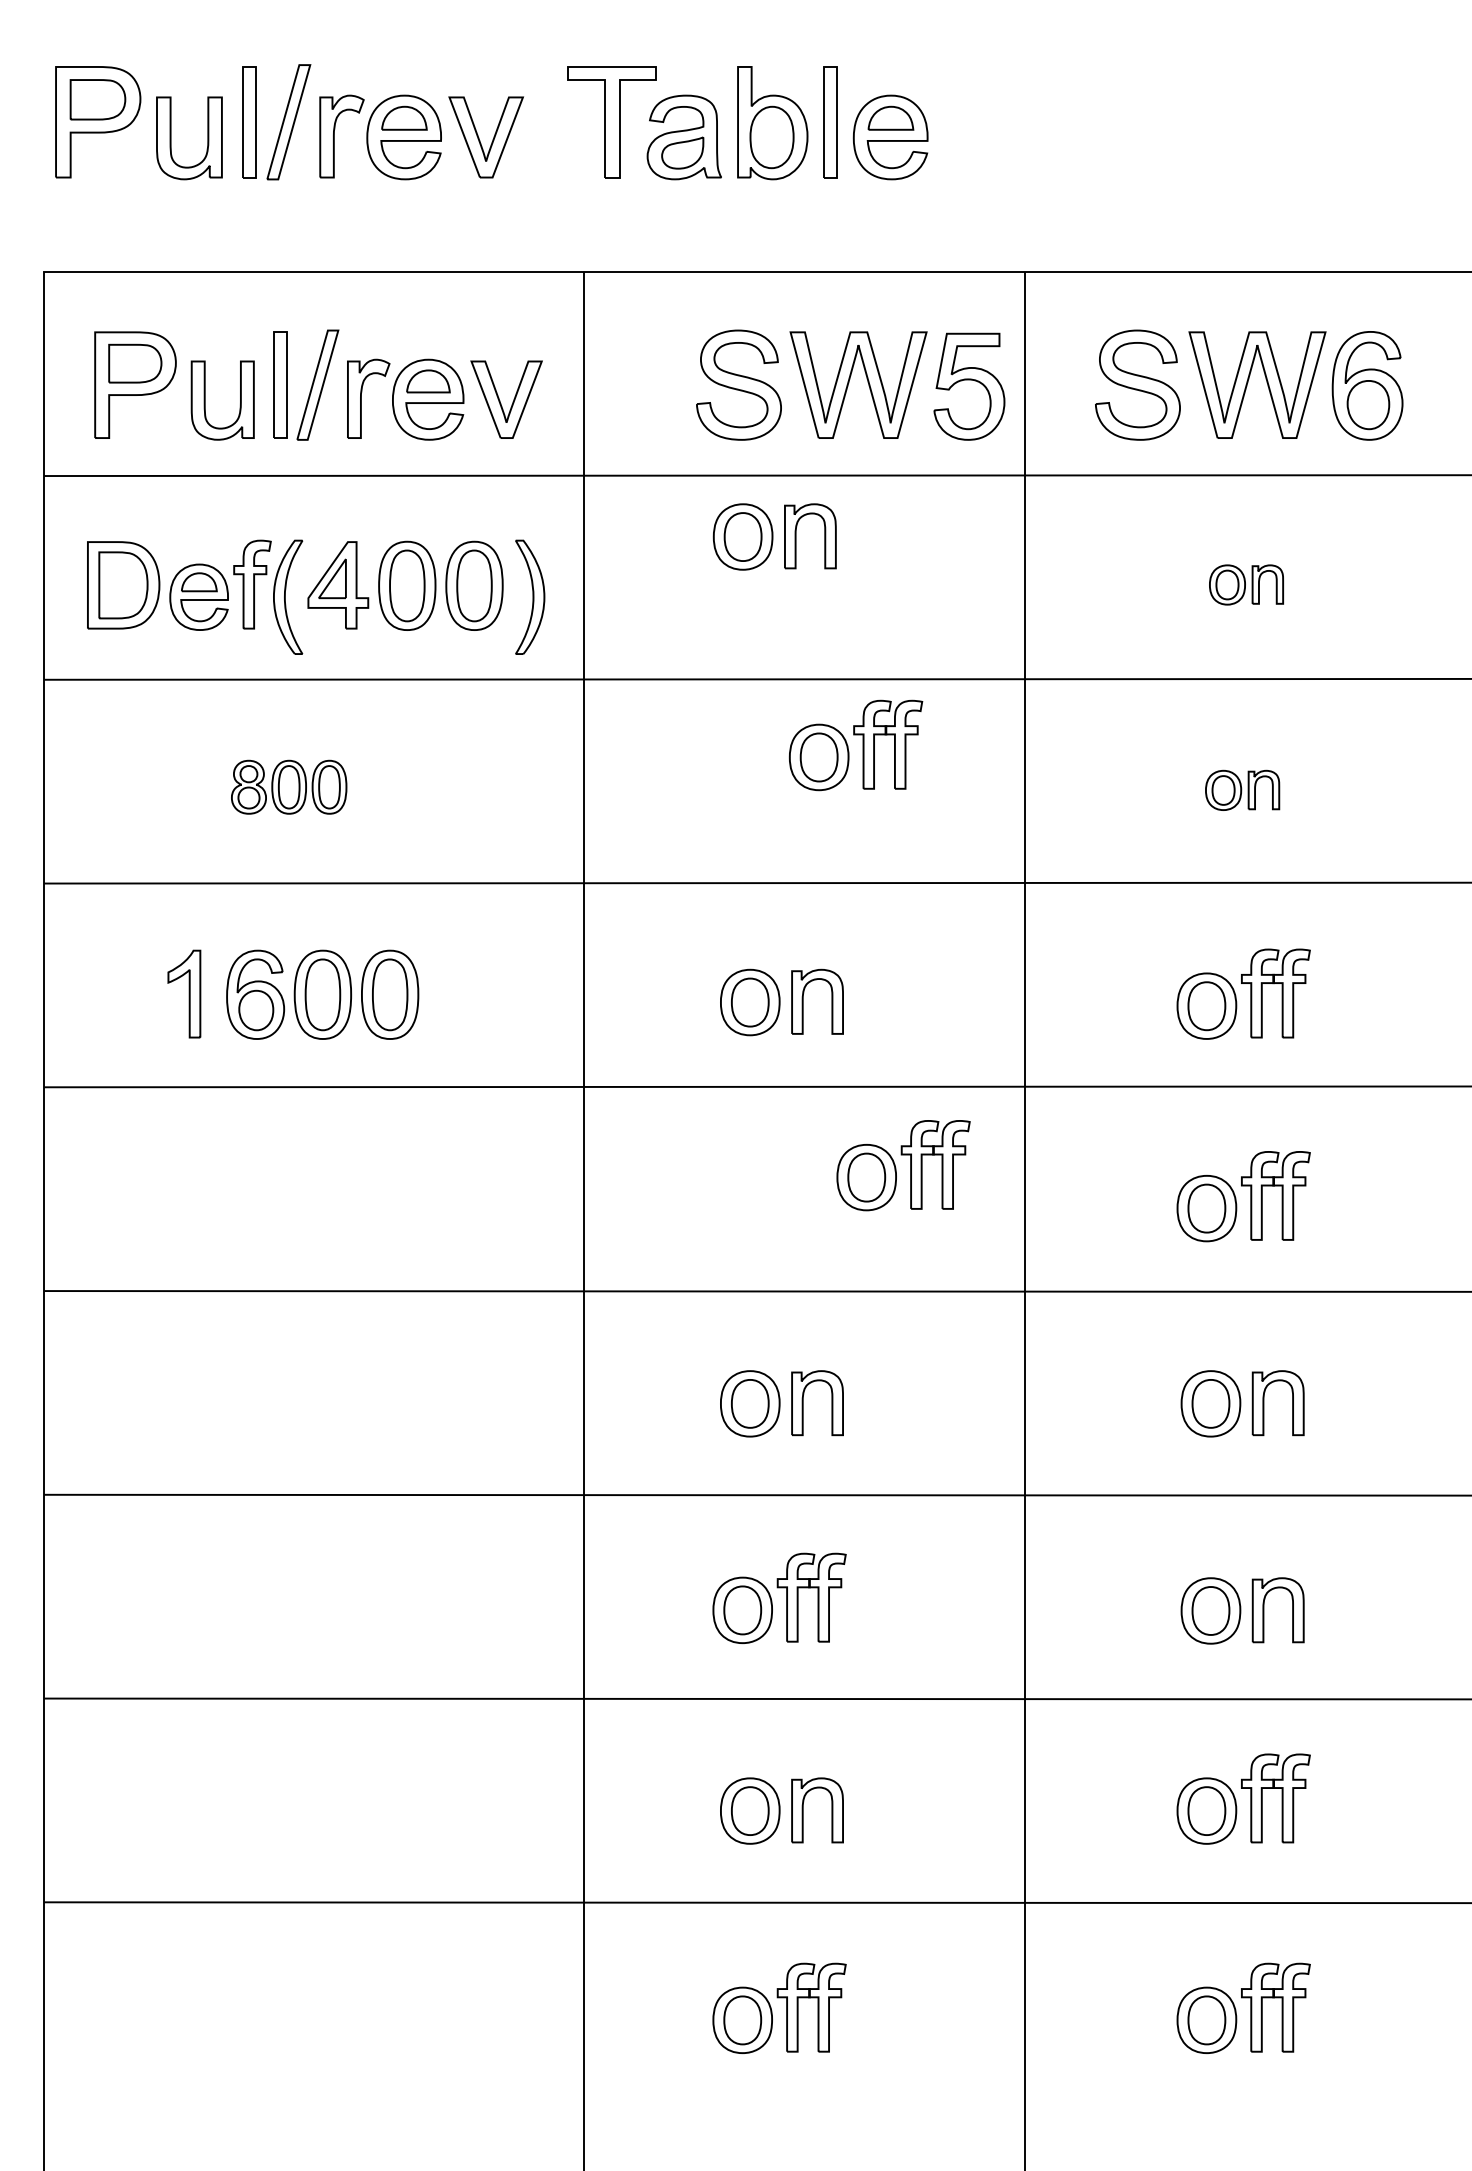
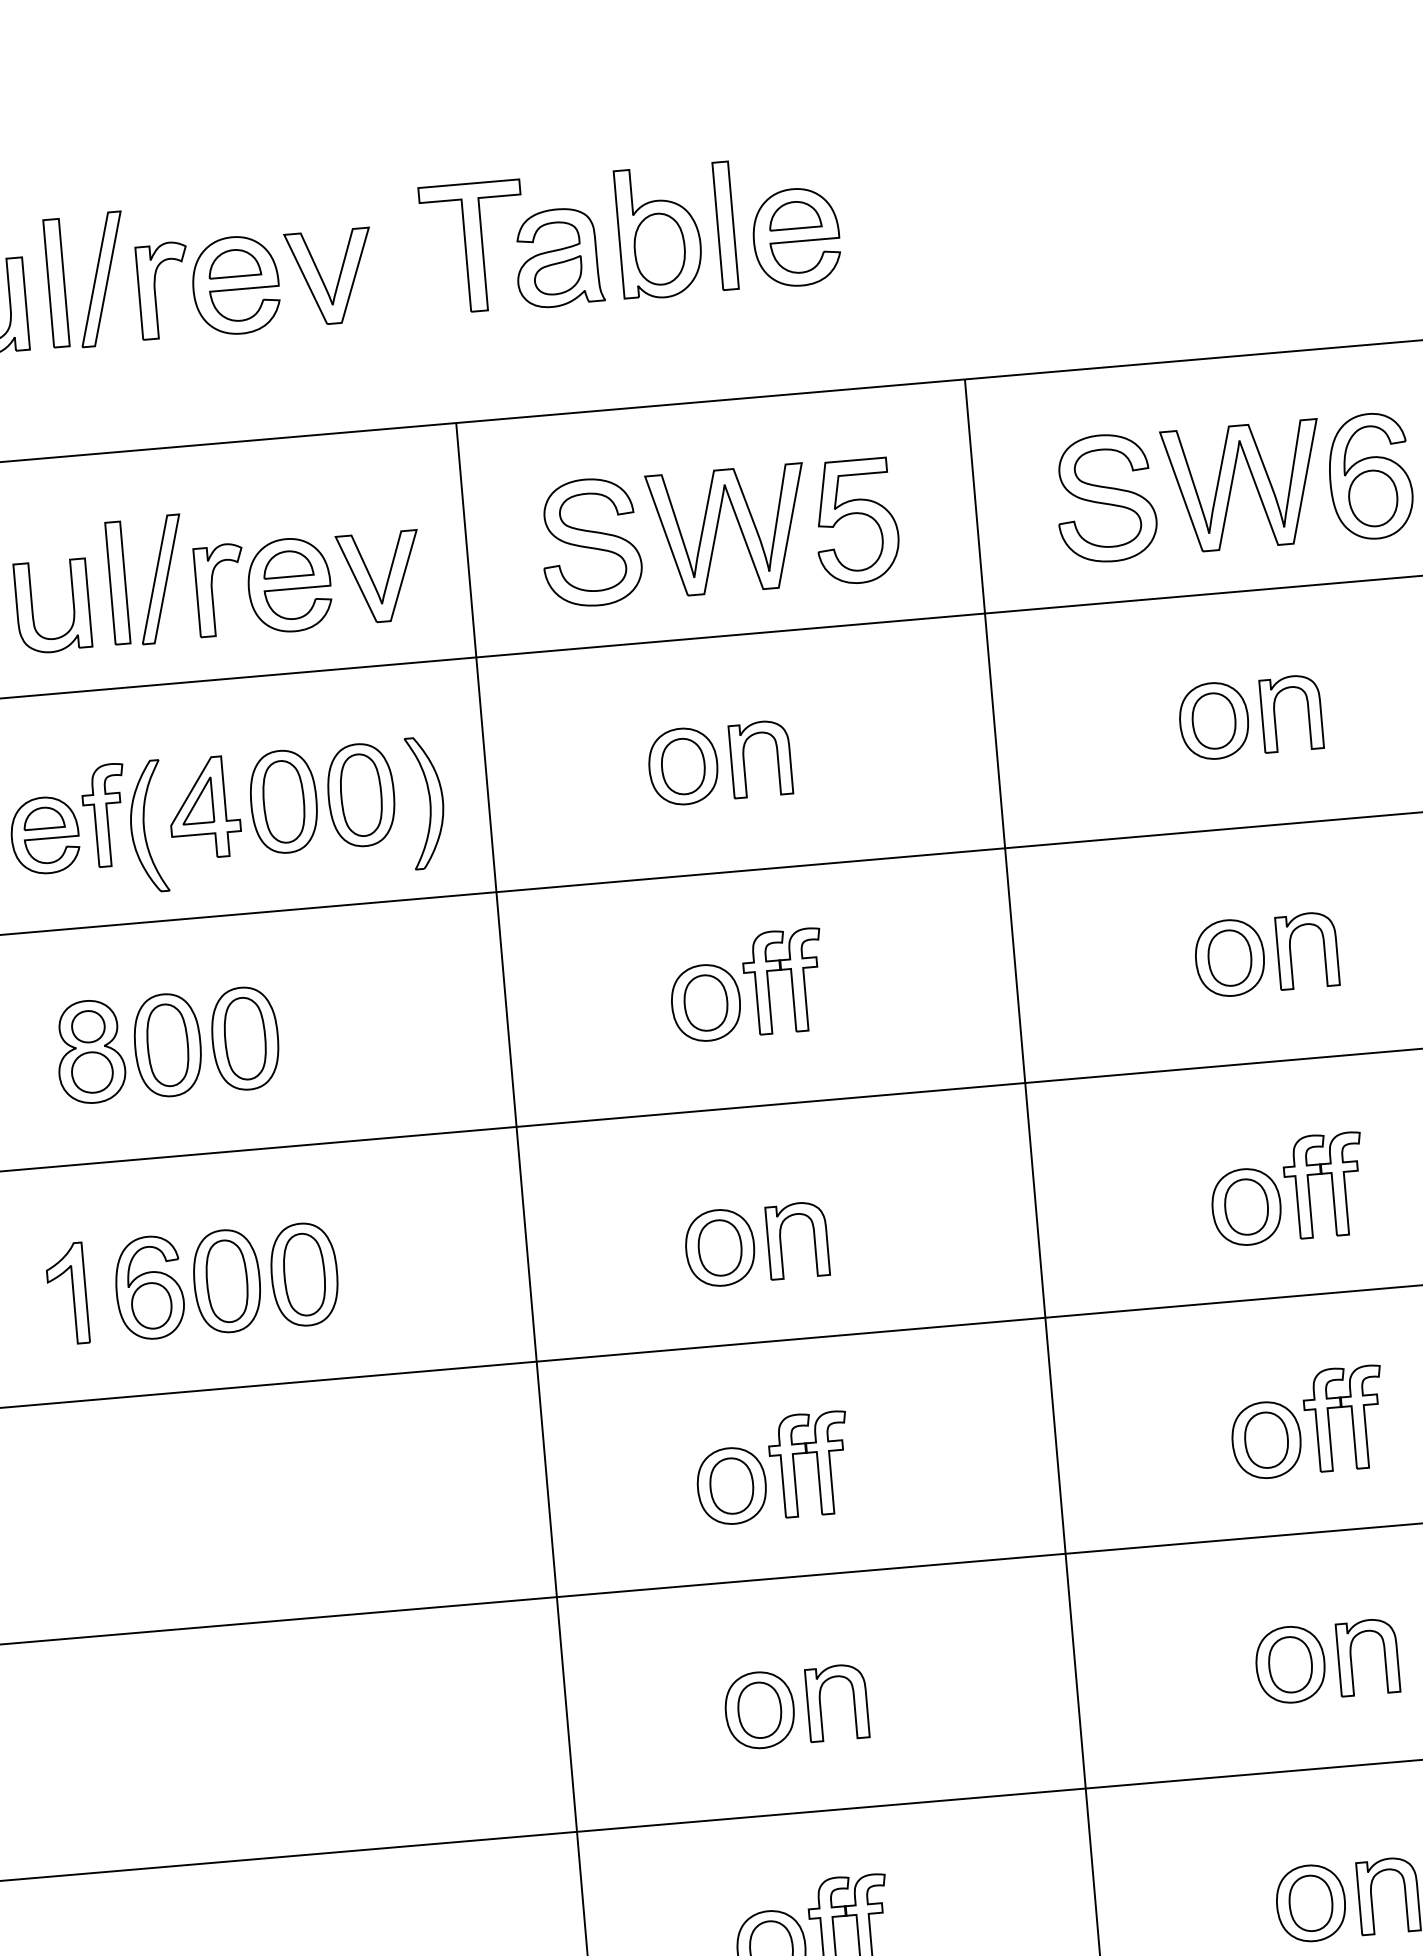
part: (850, 384) -> (719, 530), moved
part: (774, 536) -> (719, 762), moved
part: (1246, 584) -> (1250, 717), size x1.67
part: (848, 745) -> (738, 986), moved
part: (288, 787) -> (166, 1045), size x1.67
part: (1242, 790) -> (1266, 955), size x1.67
part: (910, 1165) -> (781, 1467), moved

